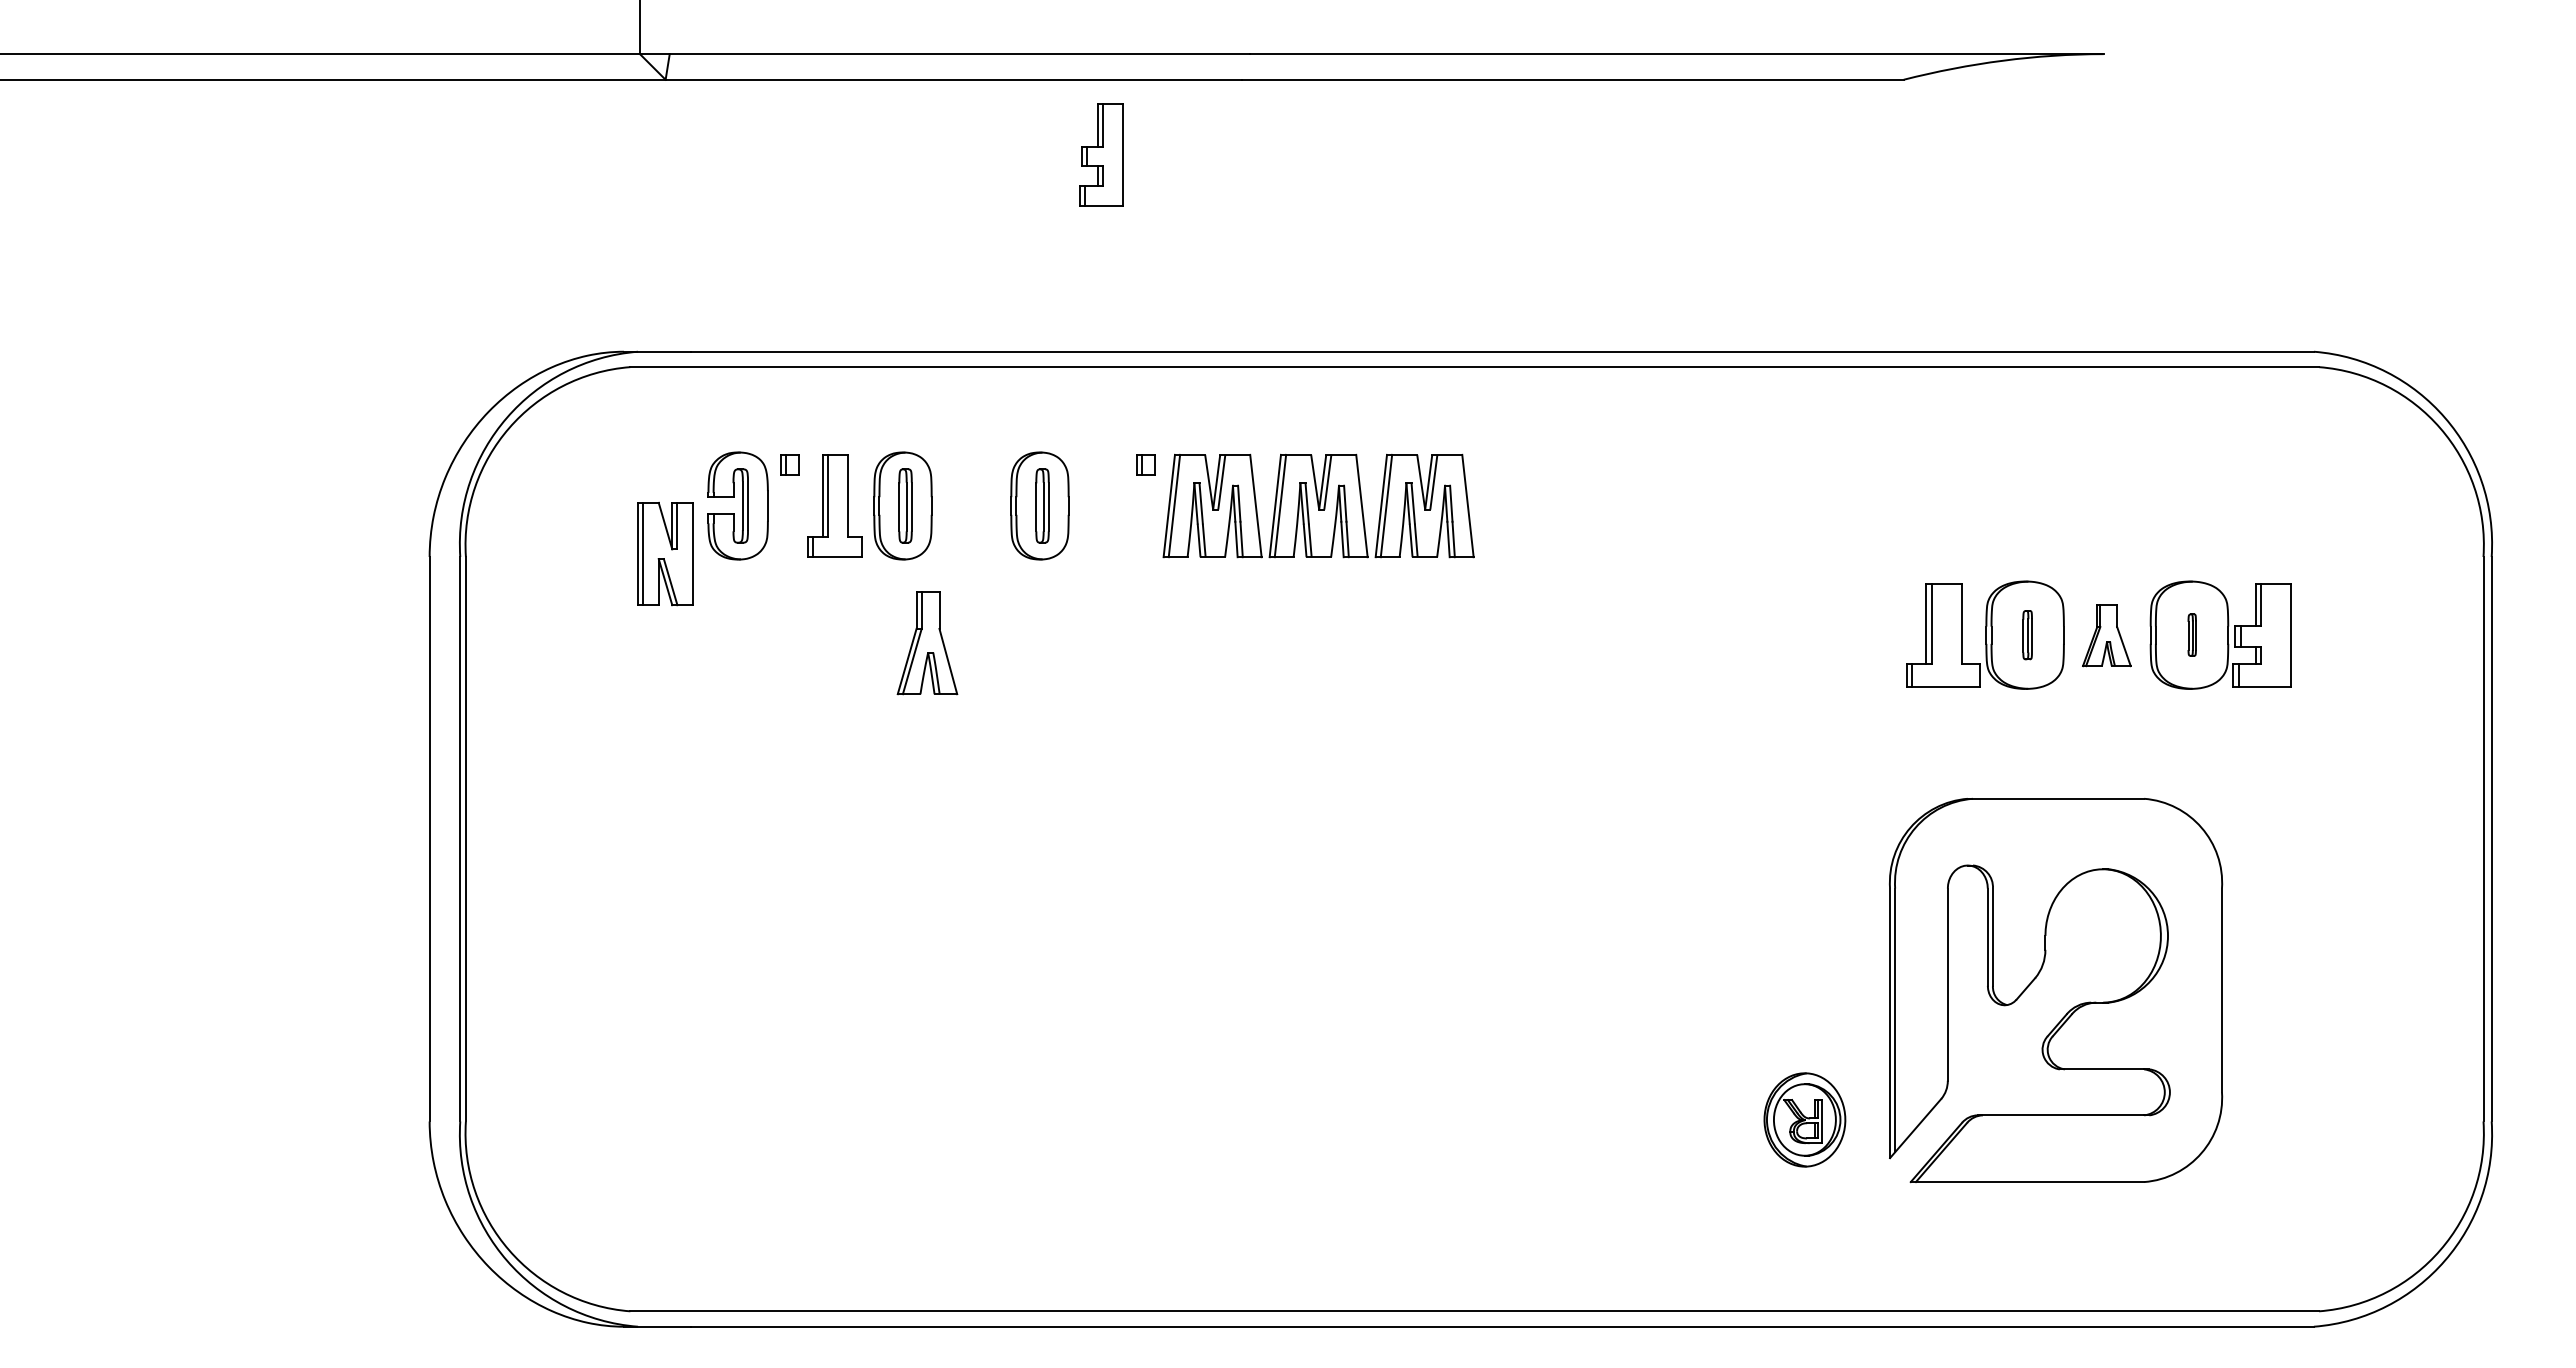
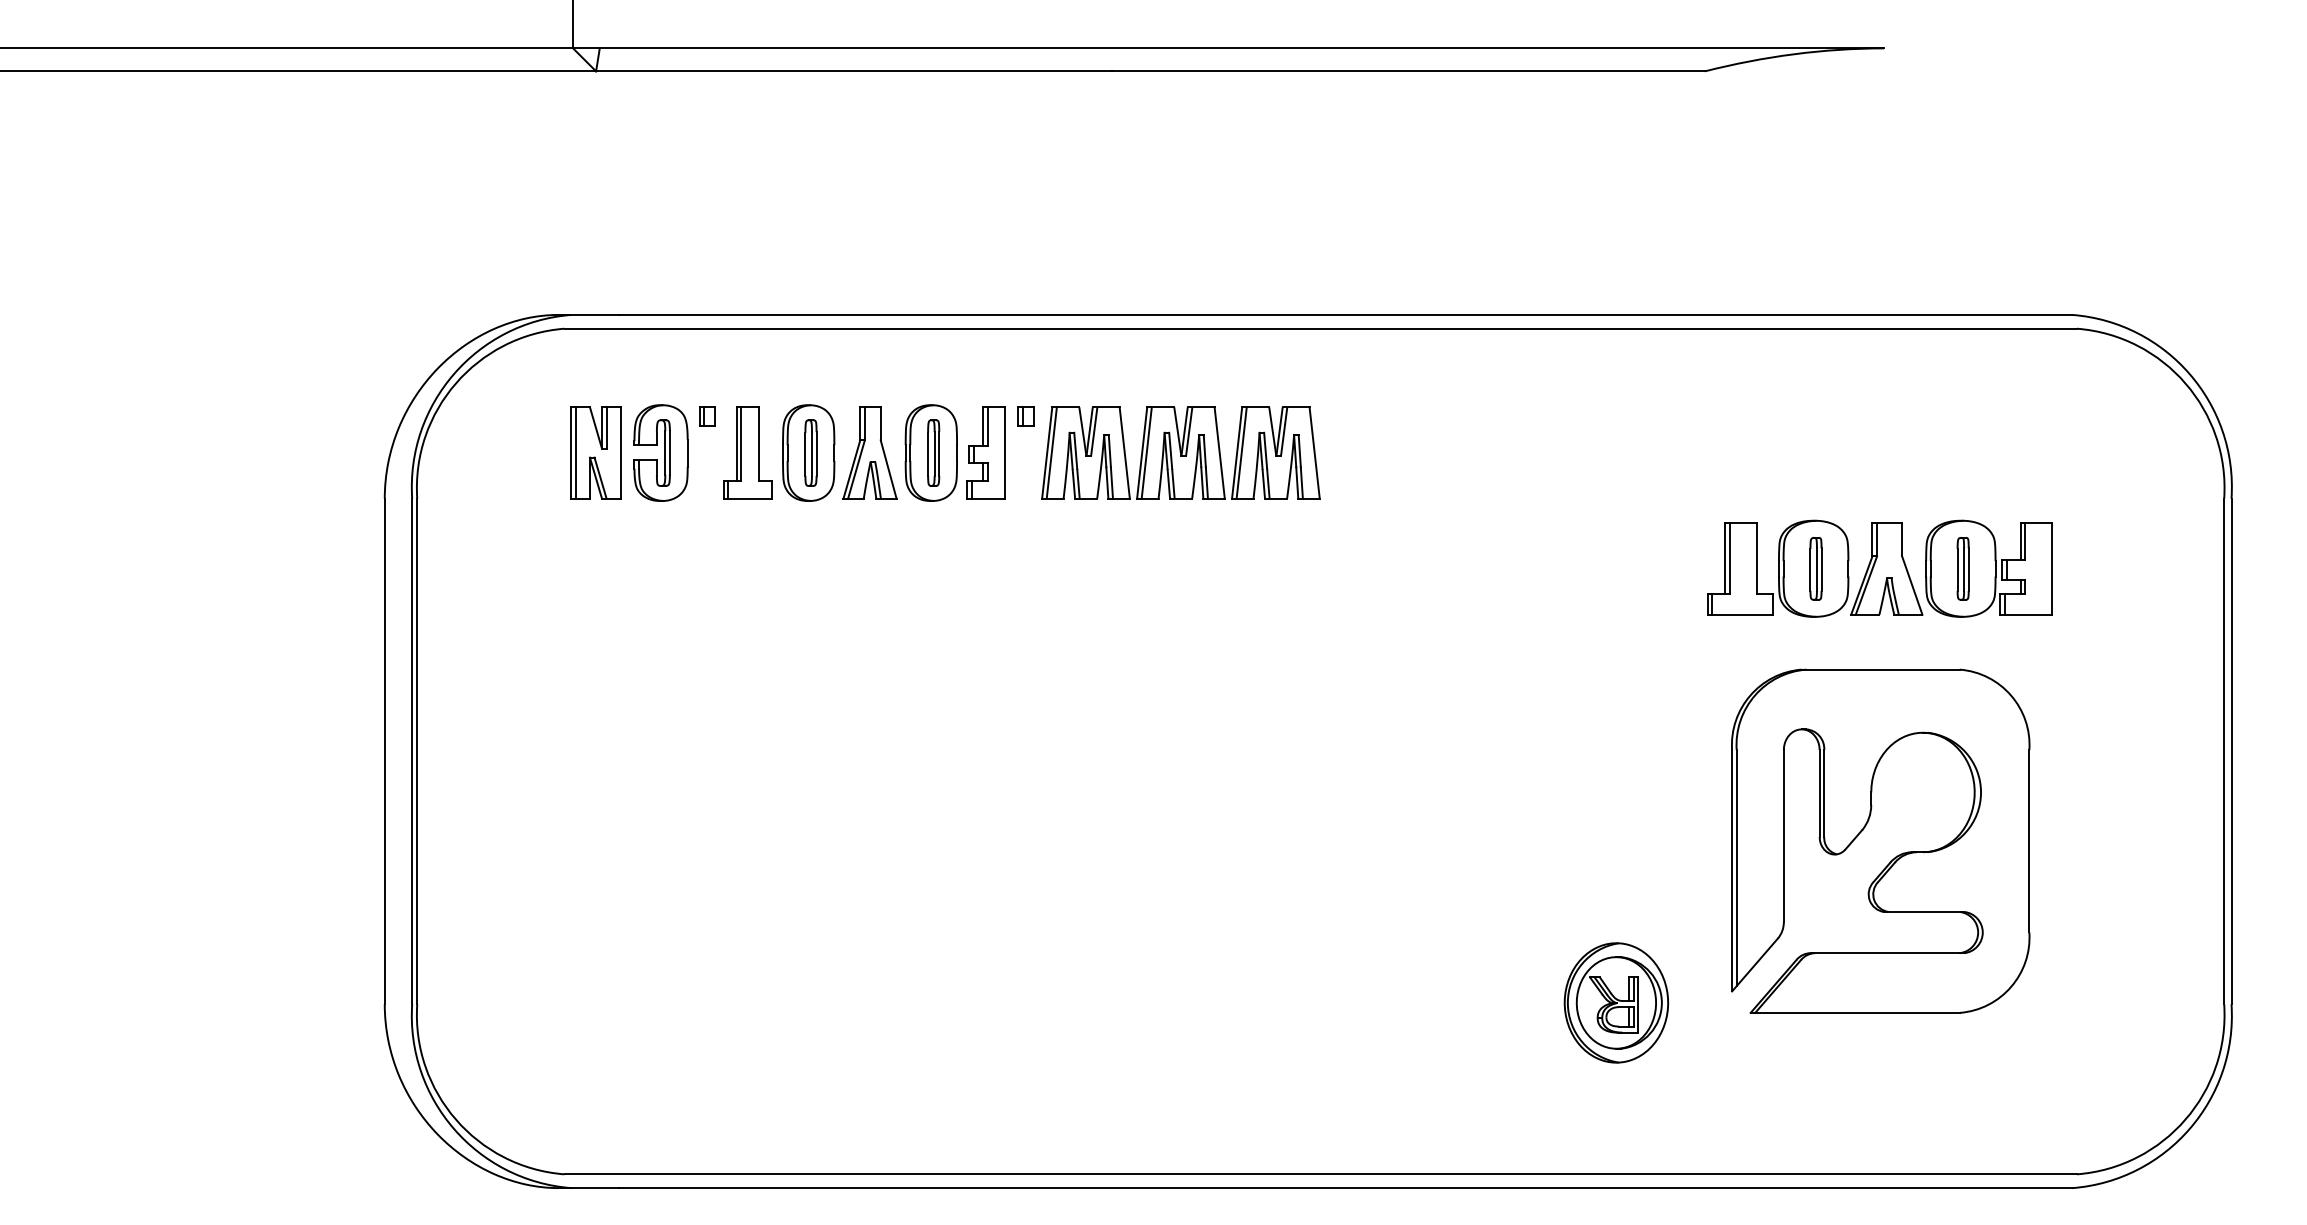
part: (1101, 154) -> (986, 452), moved
part: (665, 553) -> (595, 452), moved
part: (2027, 634) -> (1815, 568), size x1.43
part: (2192, 634) -> (1963, 568), size x1.67
part: (2106, 635) -> (1886, 569), size x1.67
part: (927, 643) -> (870, 453), moved
part: (2036, 978) -> (1863, 830), moved
part: (1804, 1119) -> (1616, 1002), size x1.43

